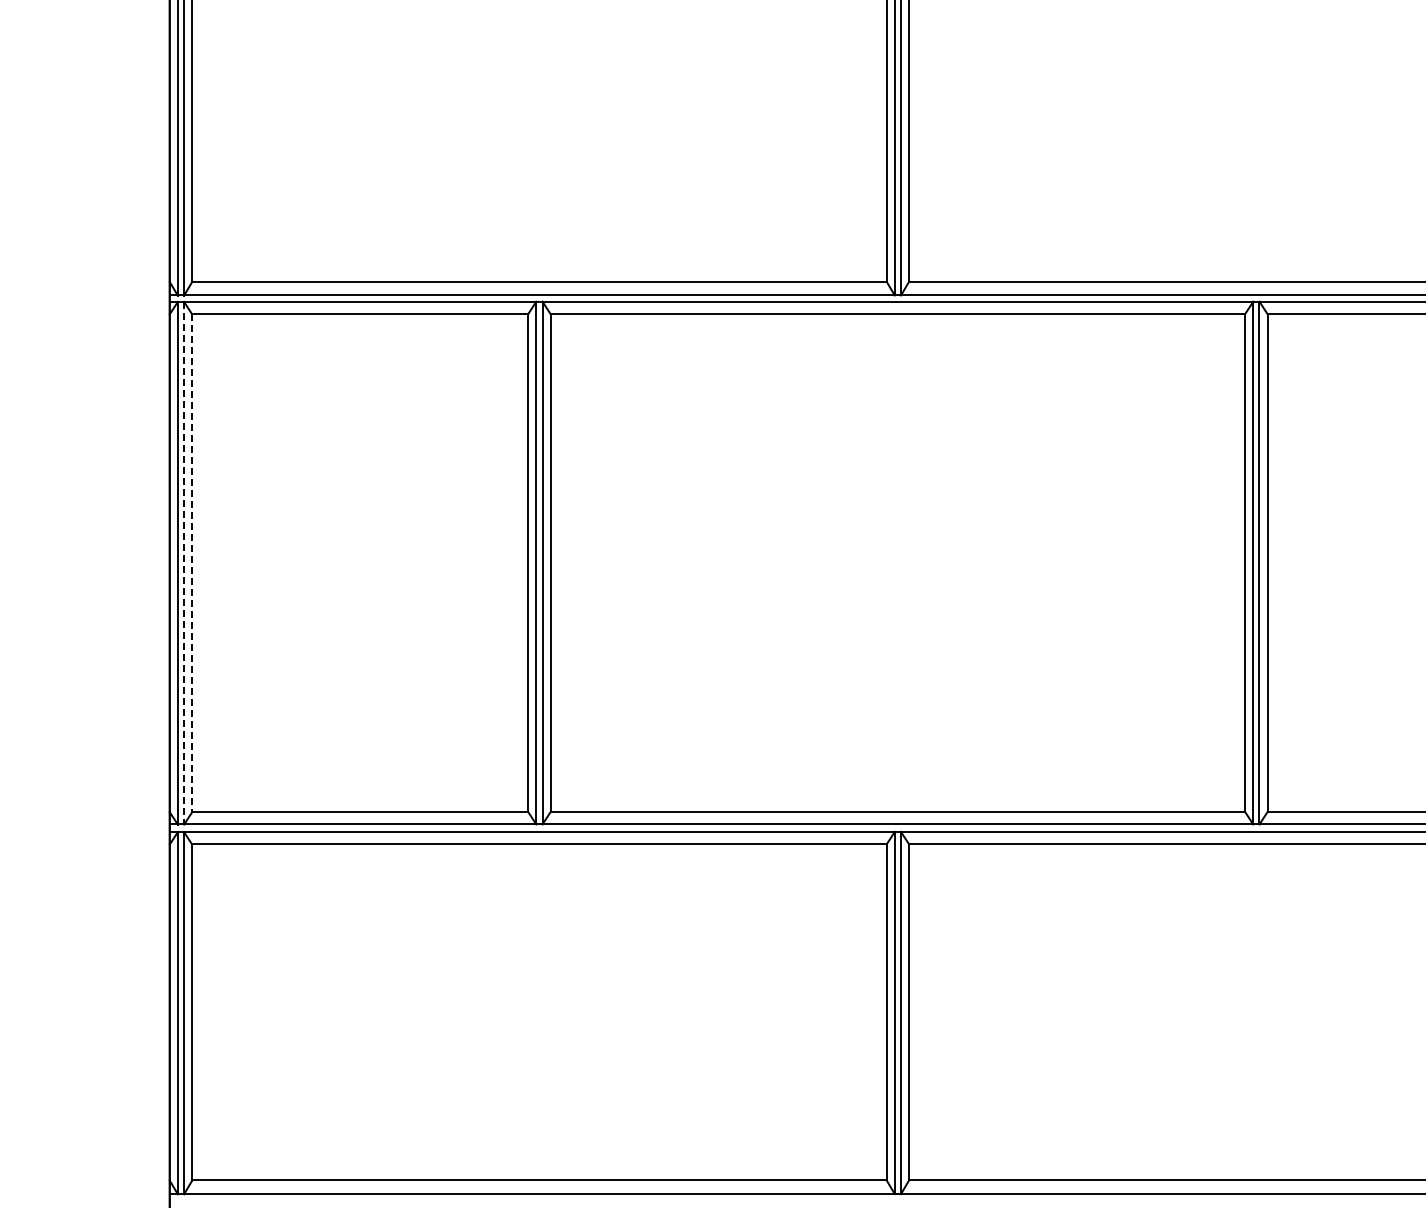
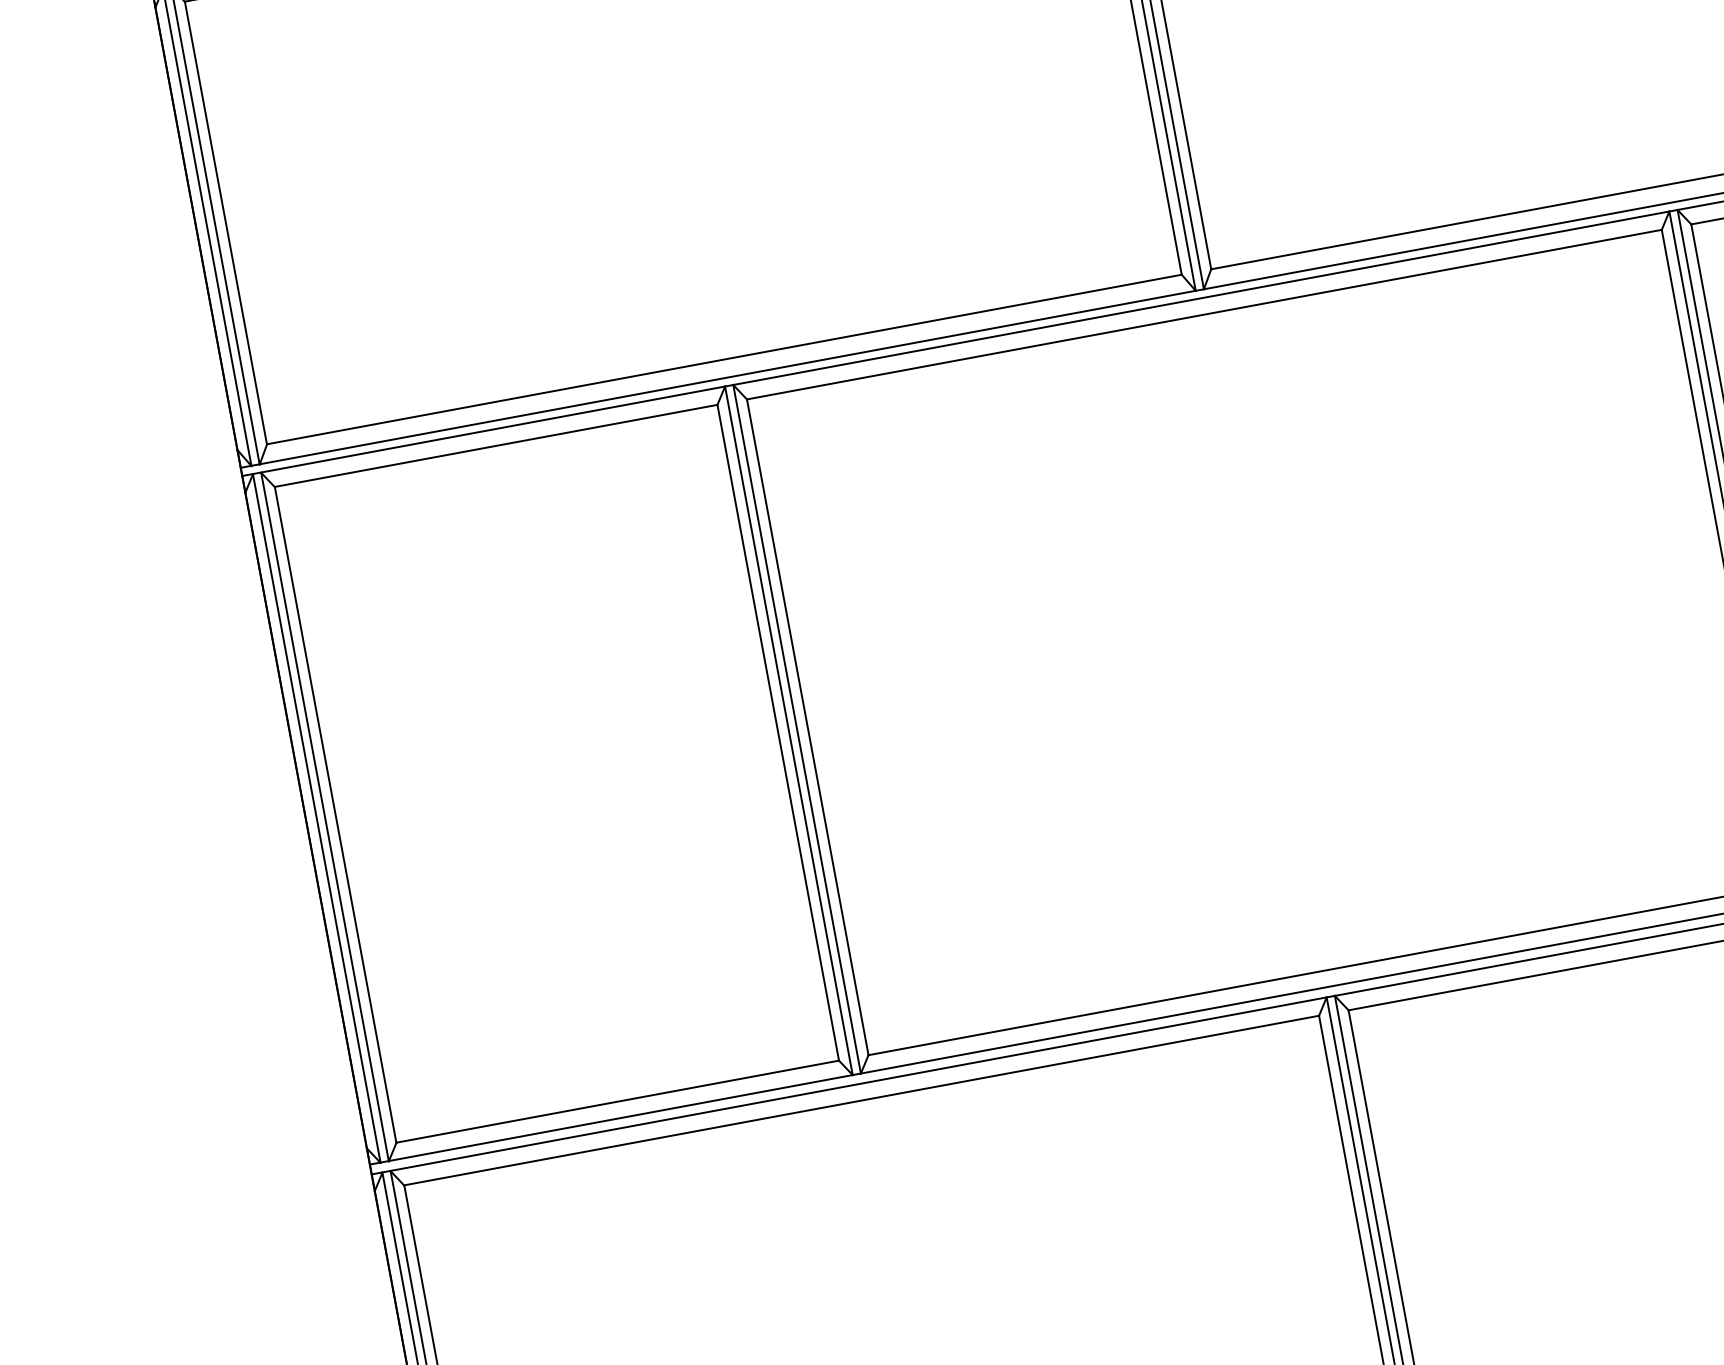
line: (184, 563) -> (325, 817), dashed -> solid
line: (192, 563) -> (336, 815), dashed -> solid

